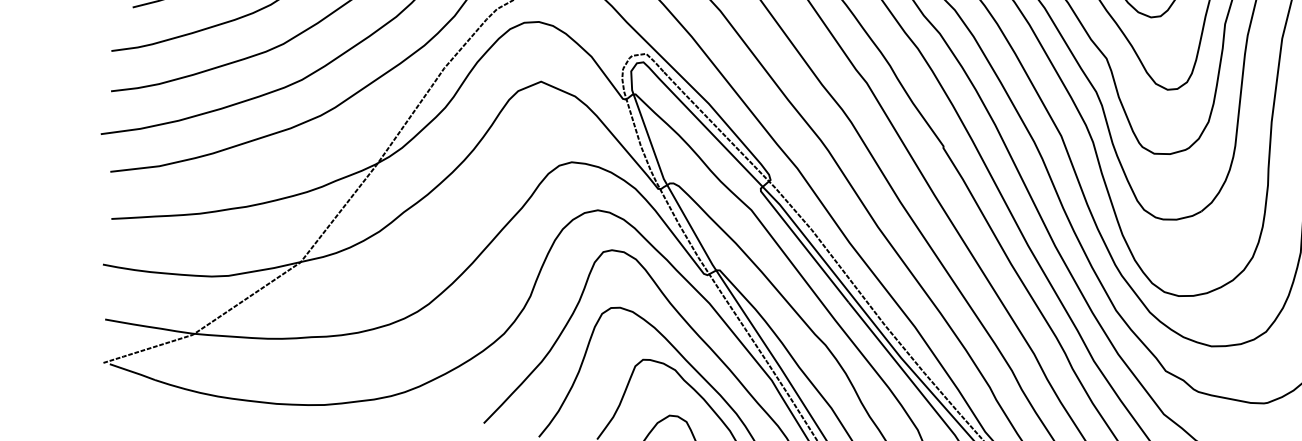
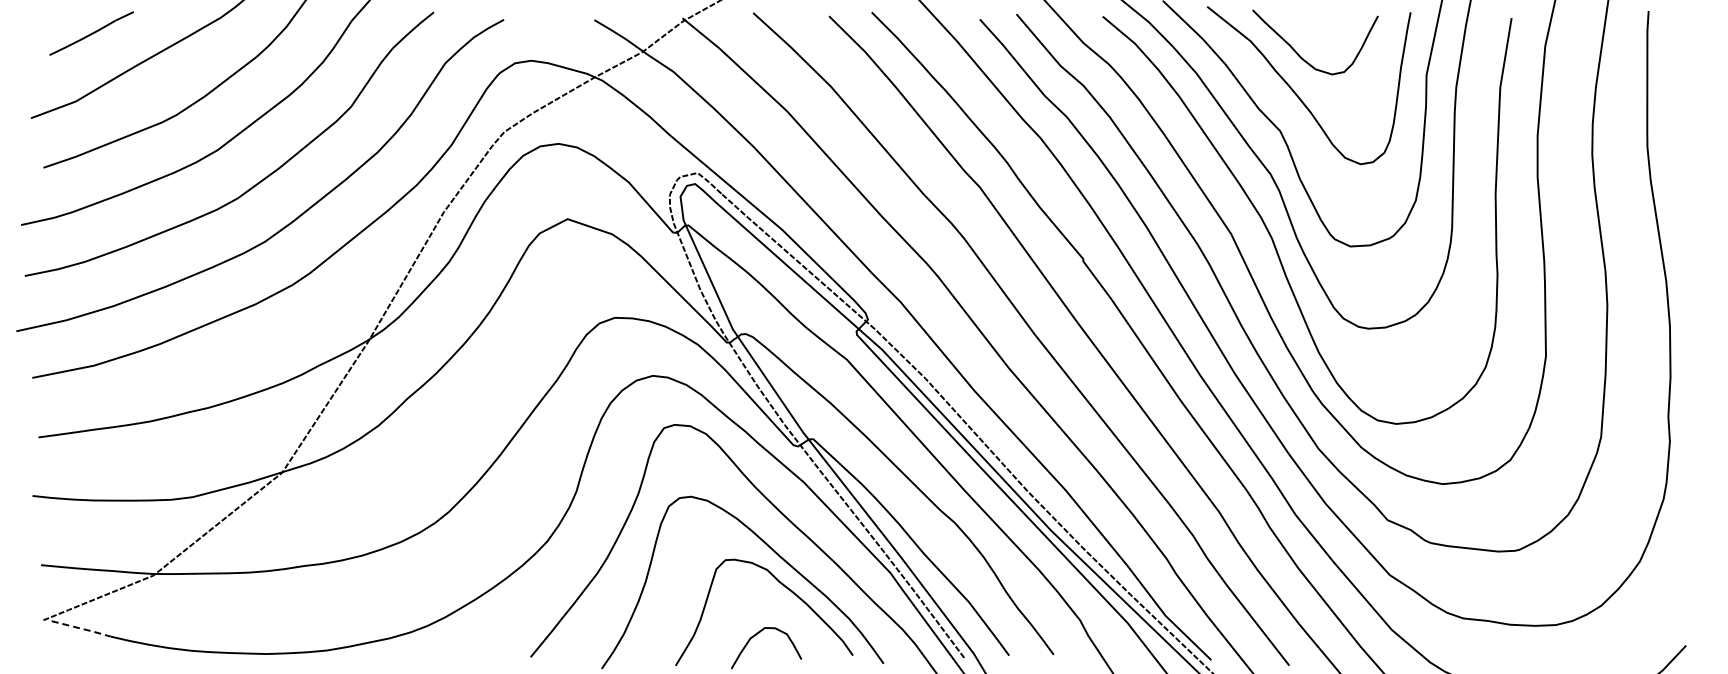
line: (131, 371) -> (80, 628), solid -> dashed

